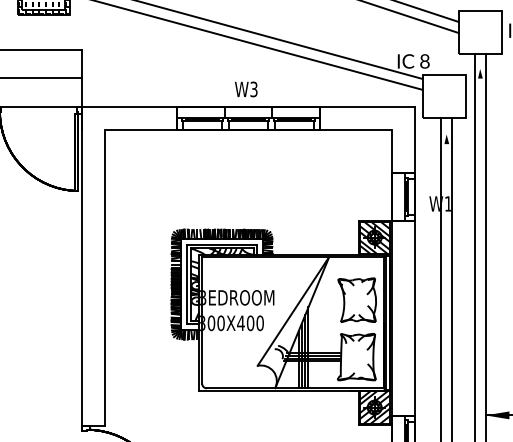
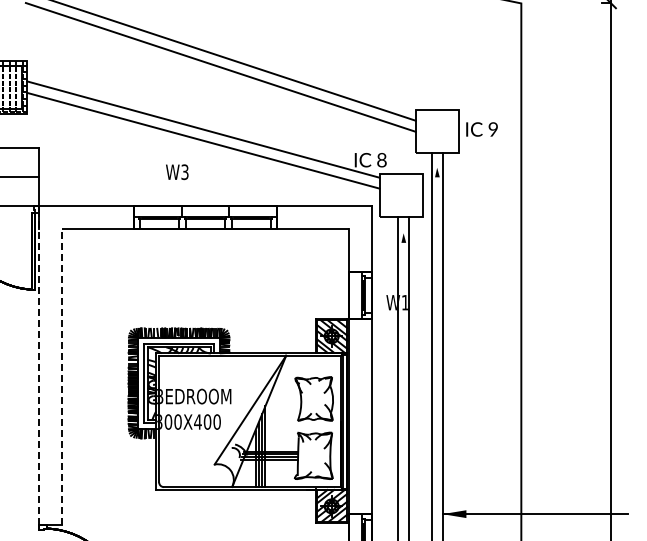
text: (246, 89) -> (177, 172), moved
line: (82, 266) -> (39, 365), solid -> dashed
line: (105, 277) -> (62, 376), solid -> dashed

